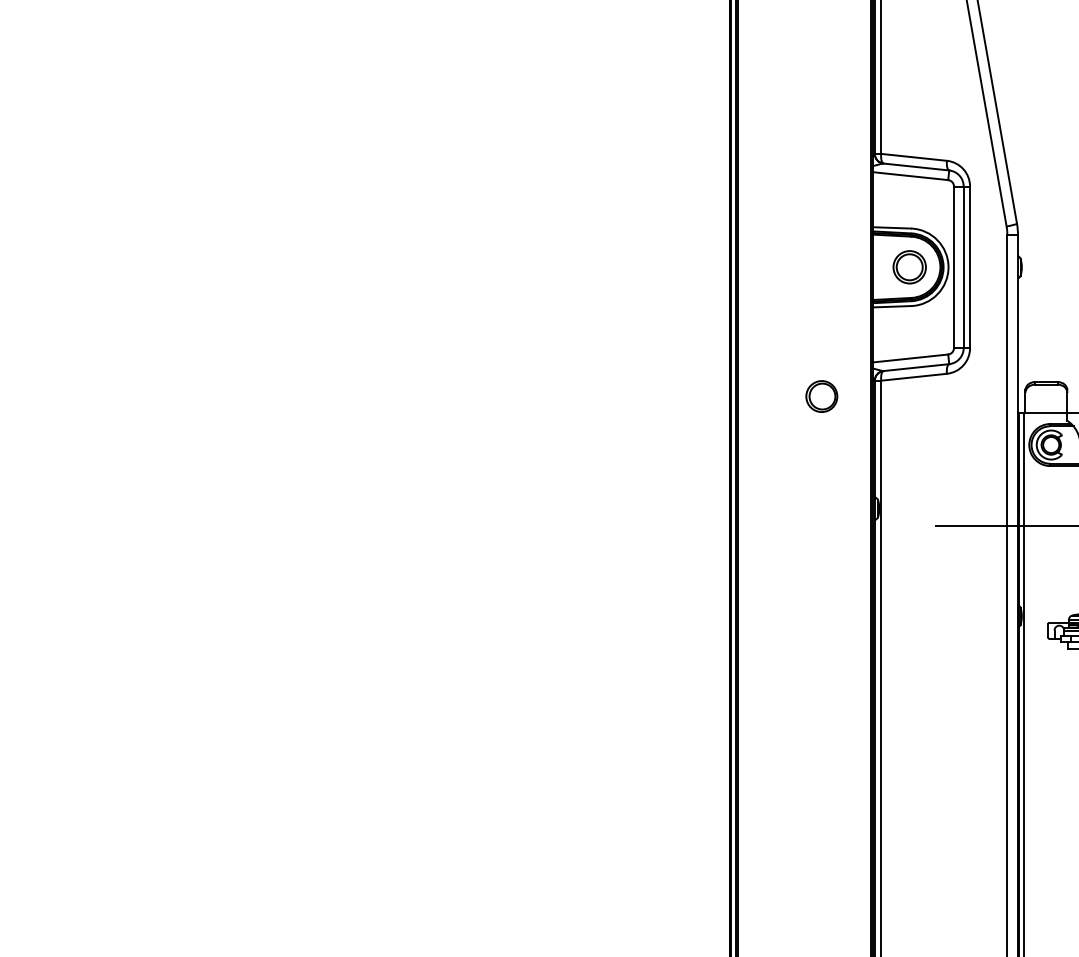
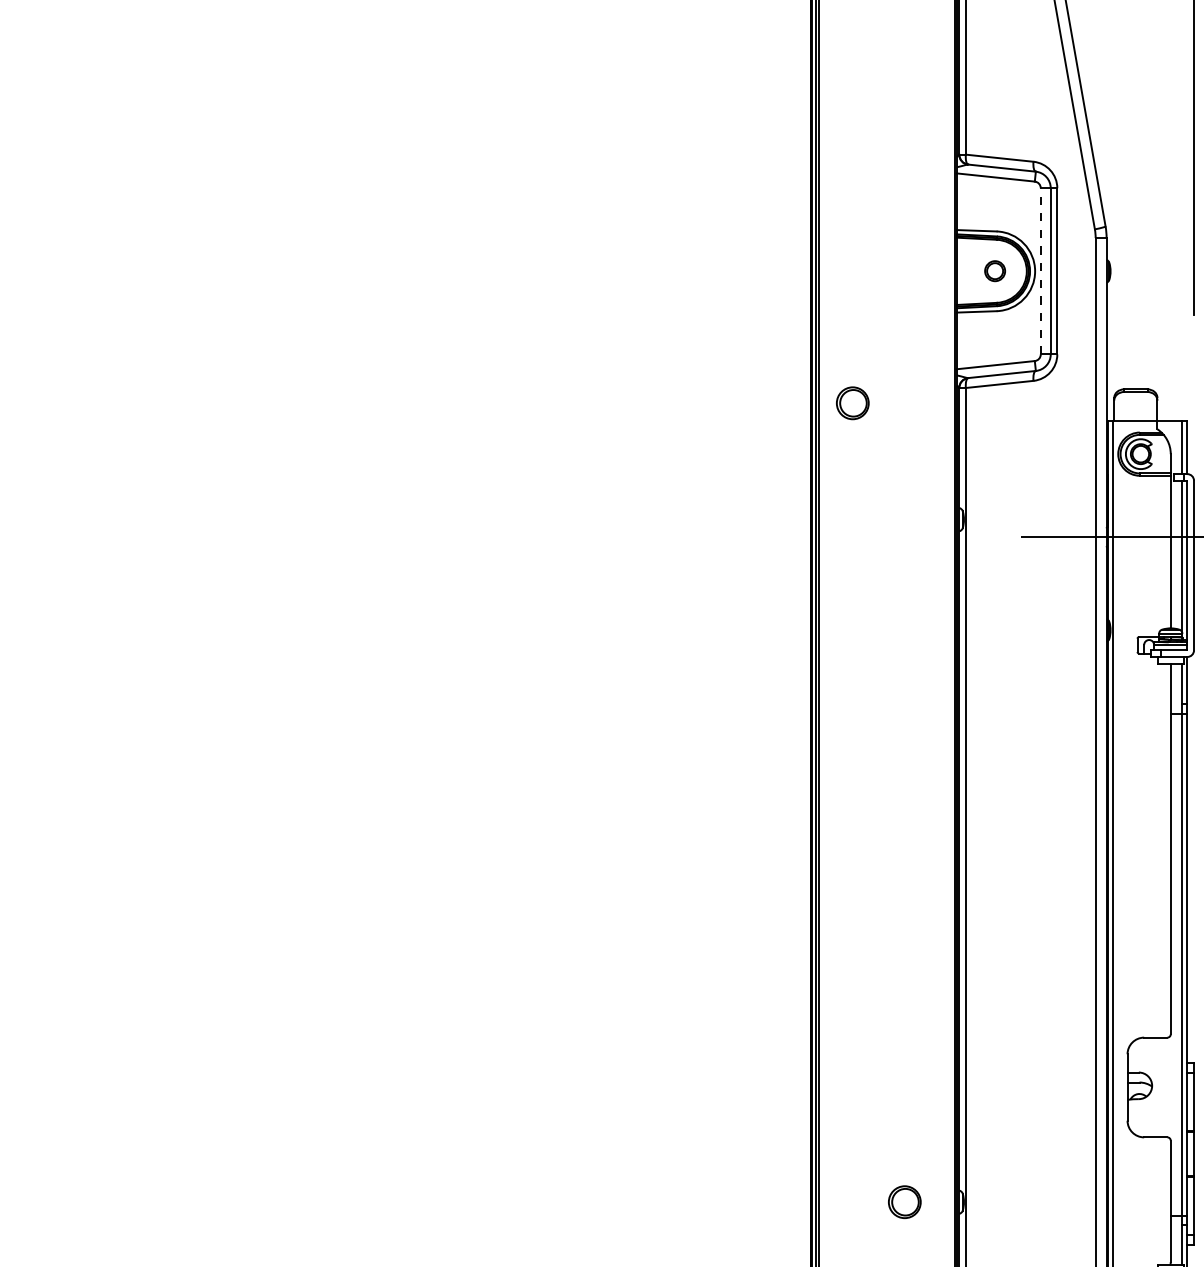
part: (909, 266) -> (994, 270), size x0.6
line: (953, 266) -> (1040, 270), solid -> dashed
part: (821, 396) -> (852, 403), moved

